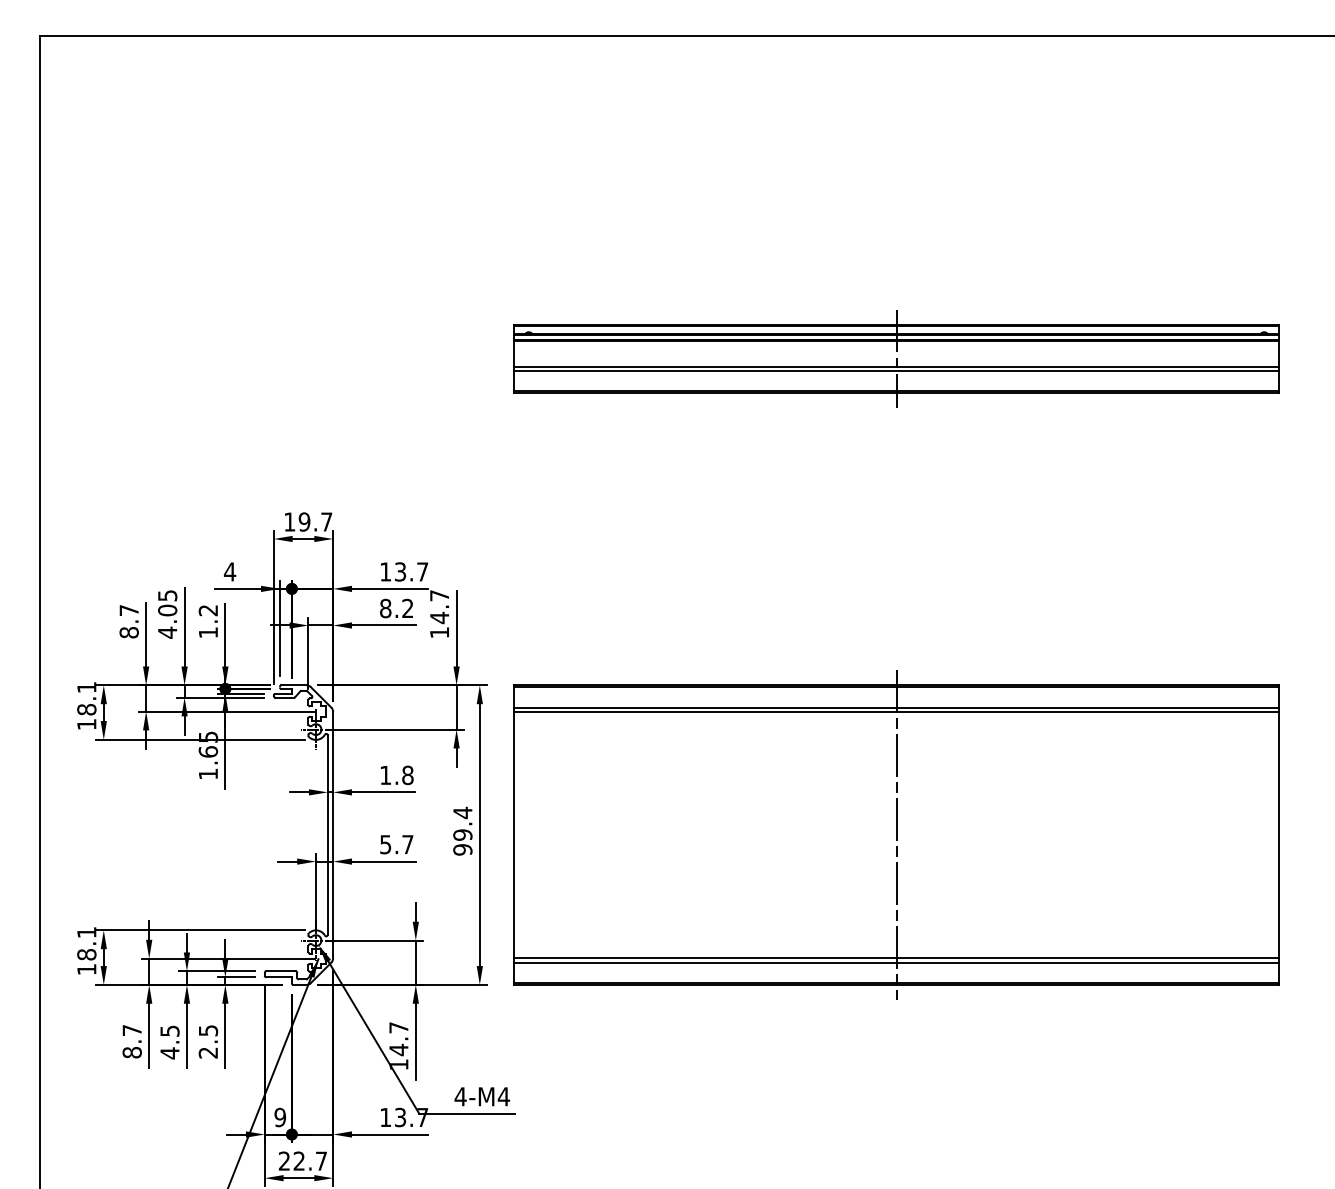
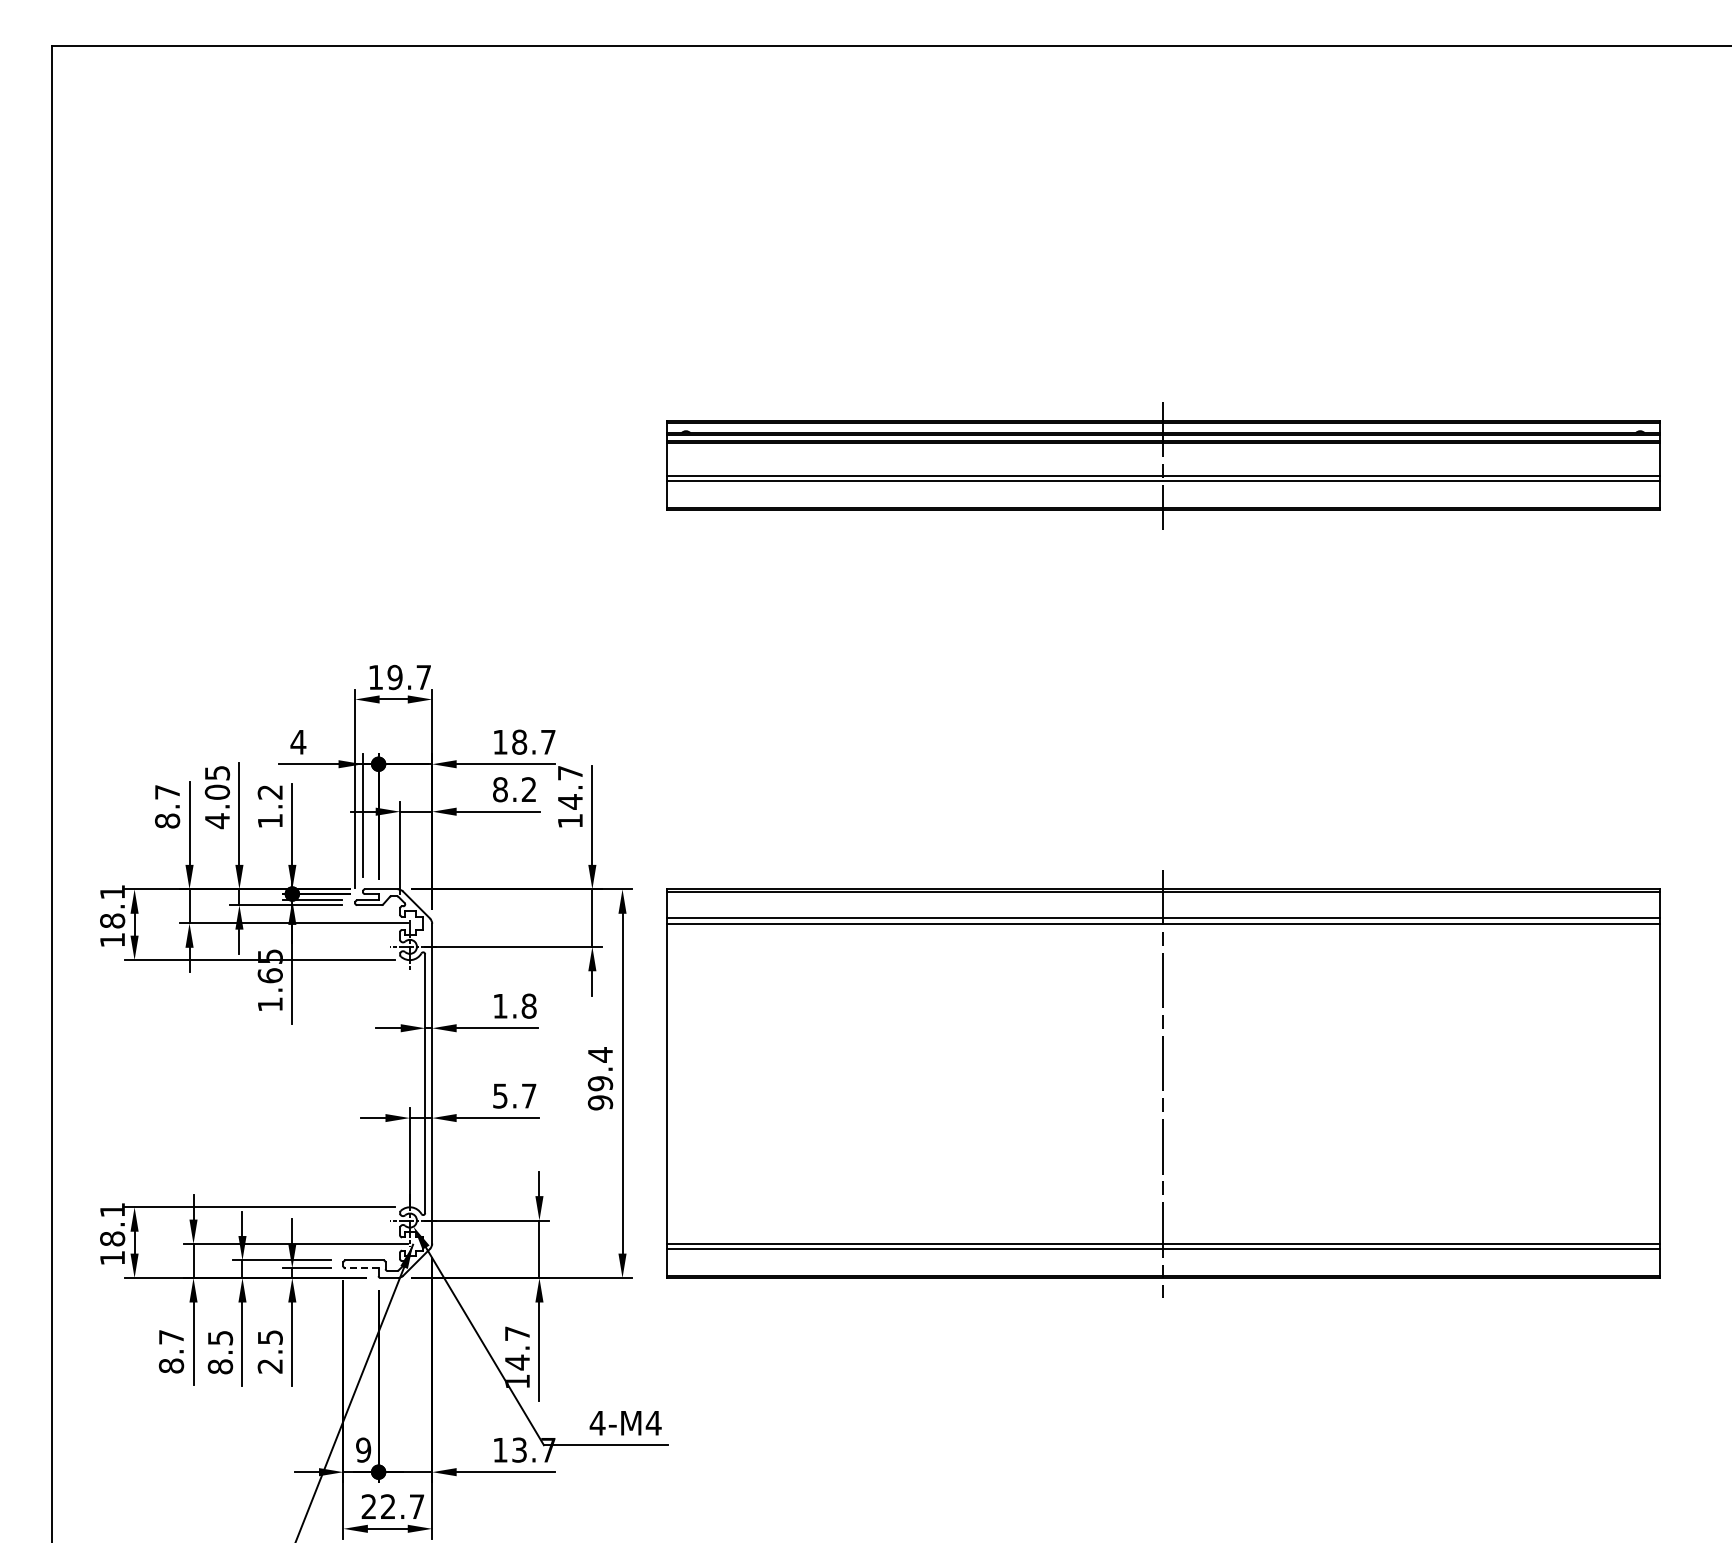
text: (400, 571) -> (519, 741), 13.7 -> 18.7
line: (279, 977) -> (362, 1268), solid -> dashed
text: (170, 1053) -> (220, 1366), 4.5 -> 8.5

